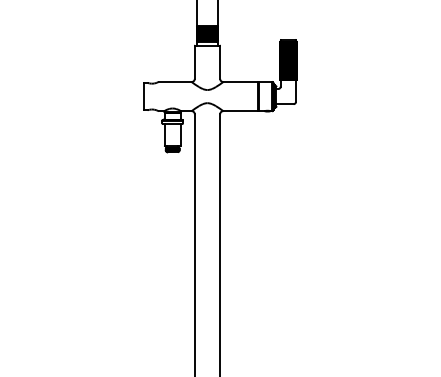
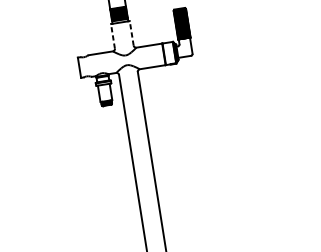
line: (194, 61) -> (112, 35), solid -> dashed
line: (220, 61) -> (131, 32), solid -> dashed

